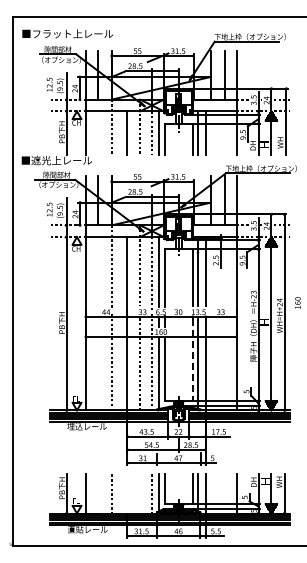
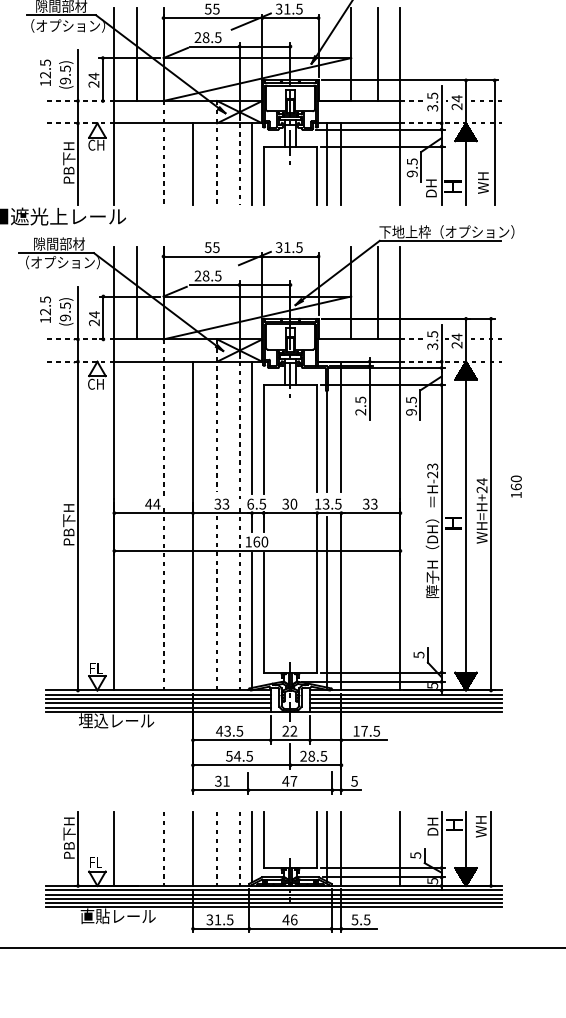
line: (192, 360) -> (316, 595), dashed -> solid
line: (127, 493) -> (193, 848), added
line: (140, 493) -> (217, 848), added

